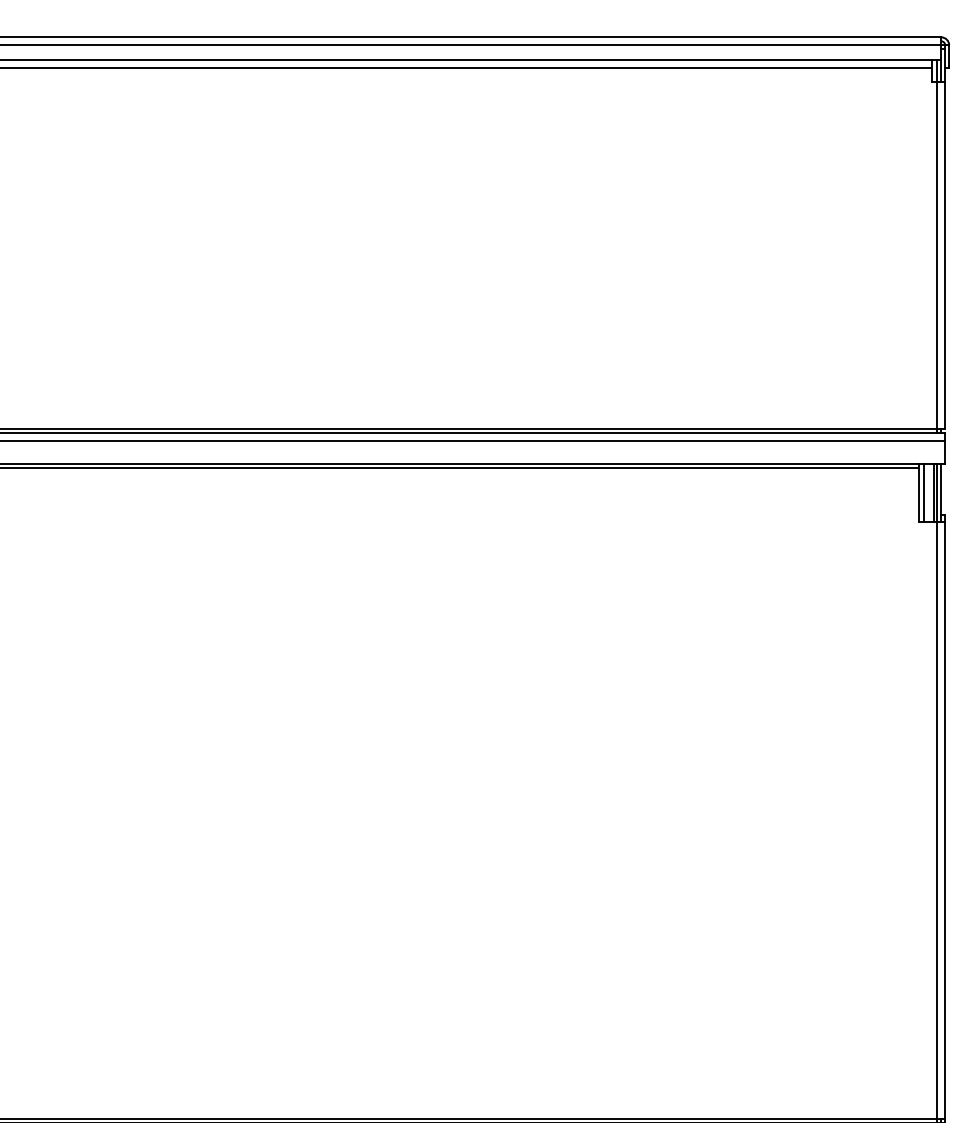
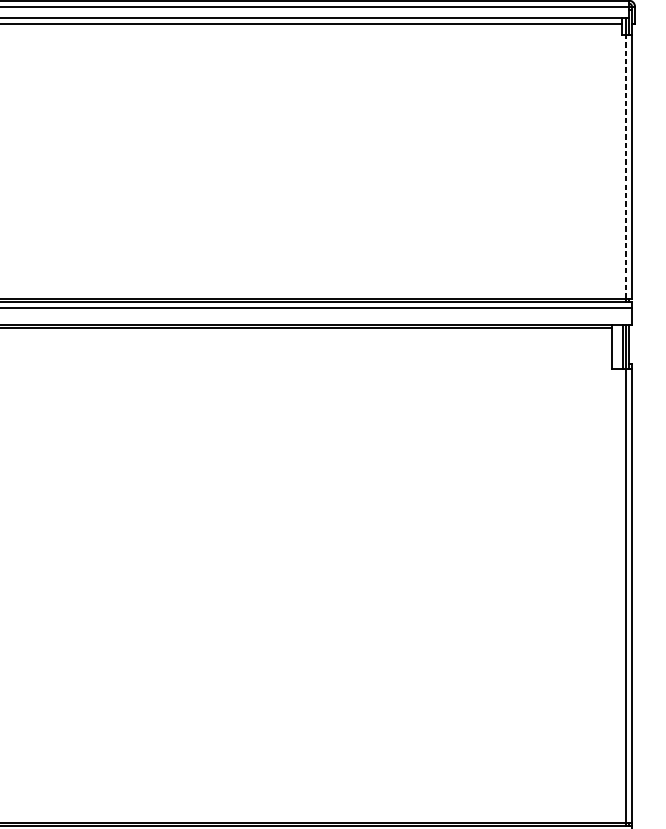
line: (937, 255) -> (626, 166), solid -> dashed
line: (924, 492) -> (616, 346), removed

